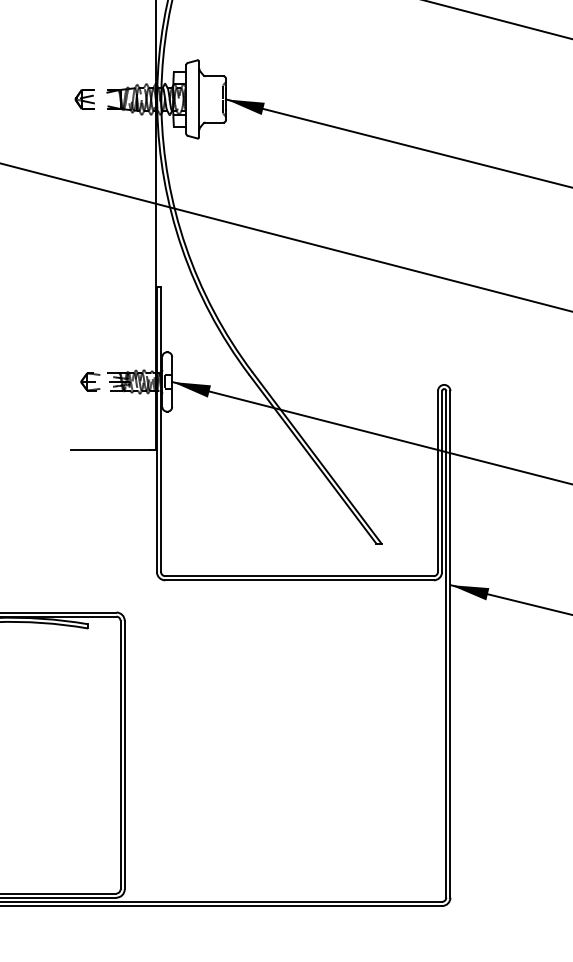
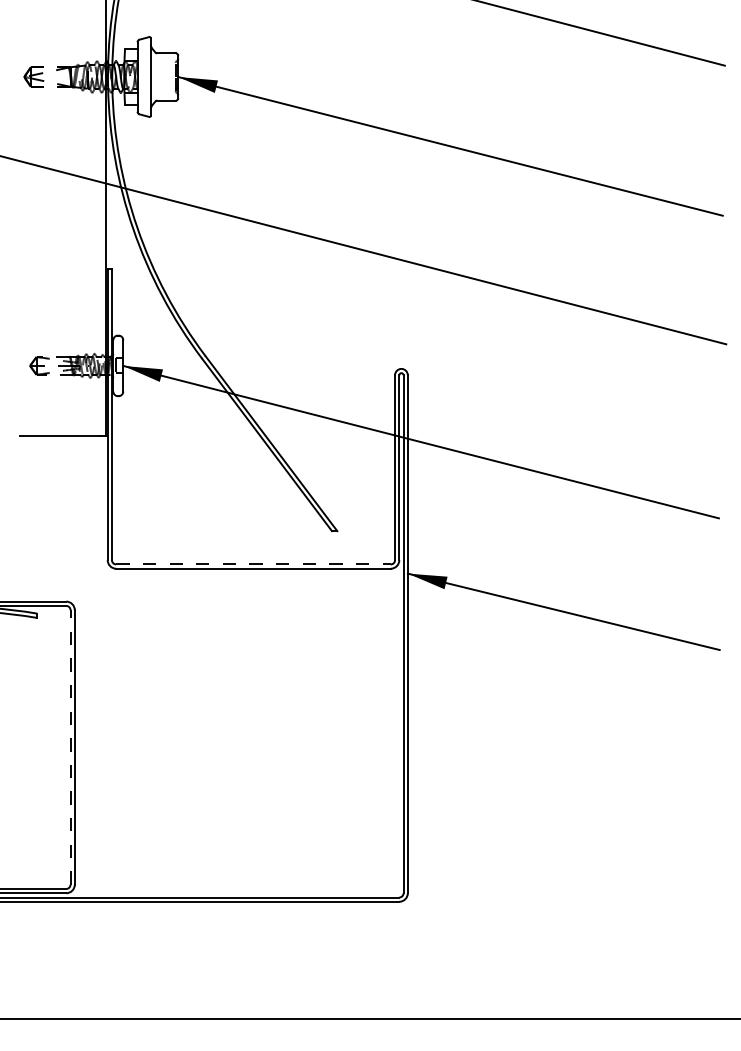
line: (300, 576) -> (254, 564), solid -> dashed
line: (120, 754) -> (70, 746), solid -> dashed

